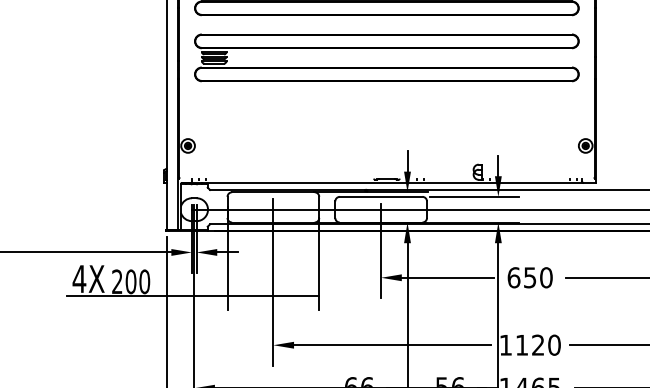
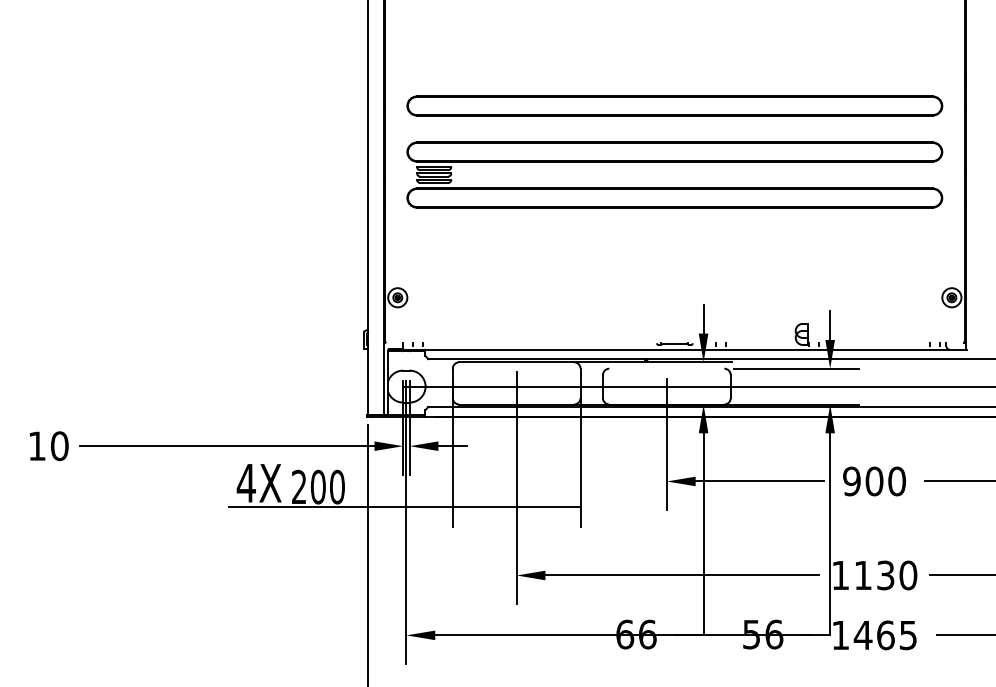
line: (380, 196) -> (666, 368), removed
text: (522, 277) -> (863, 481), 650 -> 900
text: (538, 345) -> (885, 575), 1120 -> 1130

